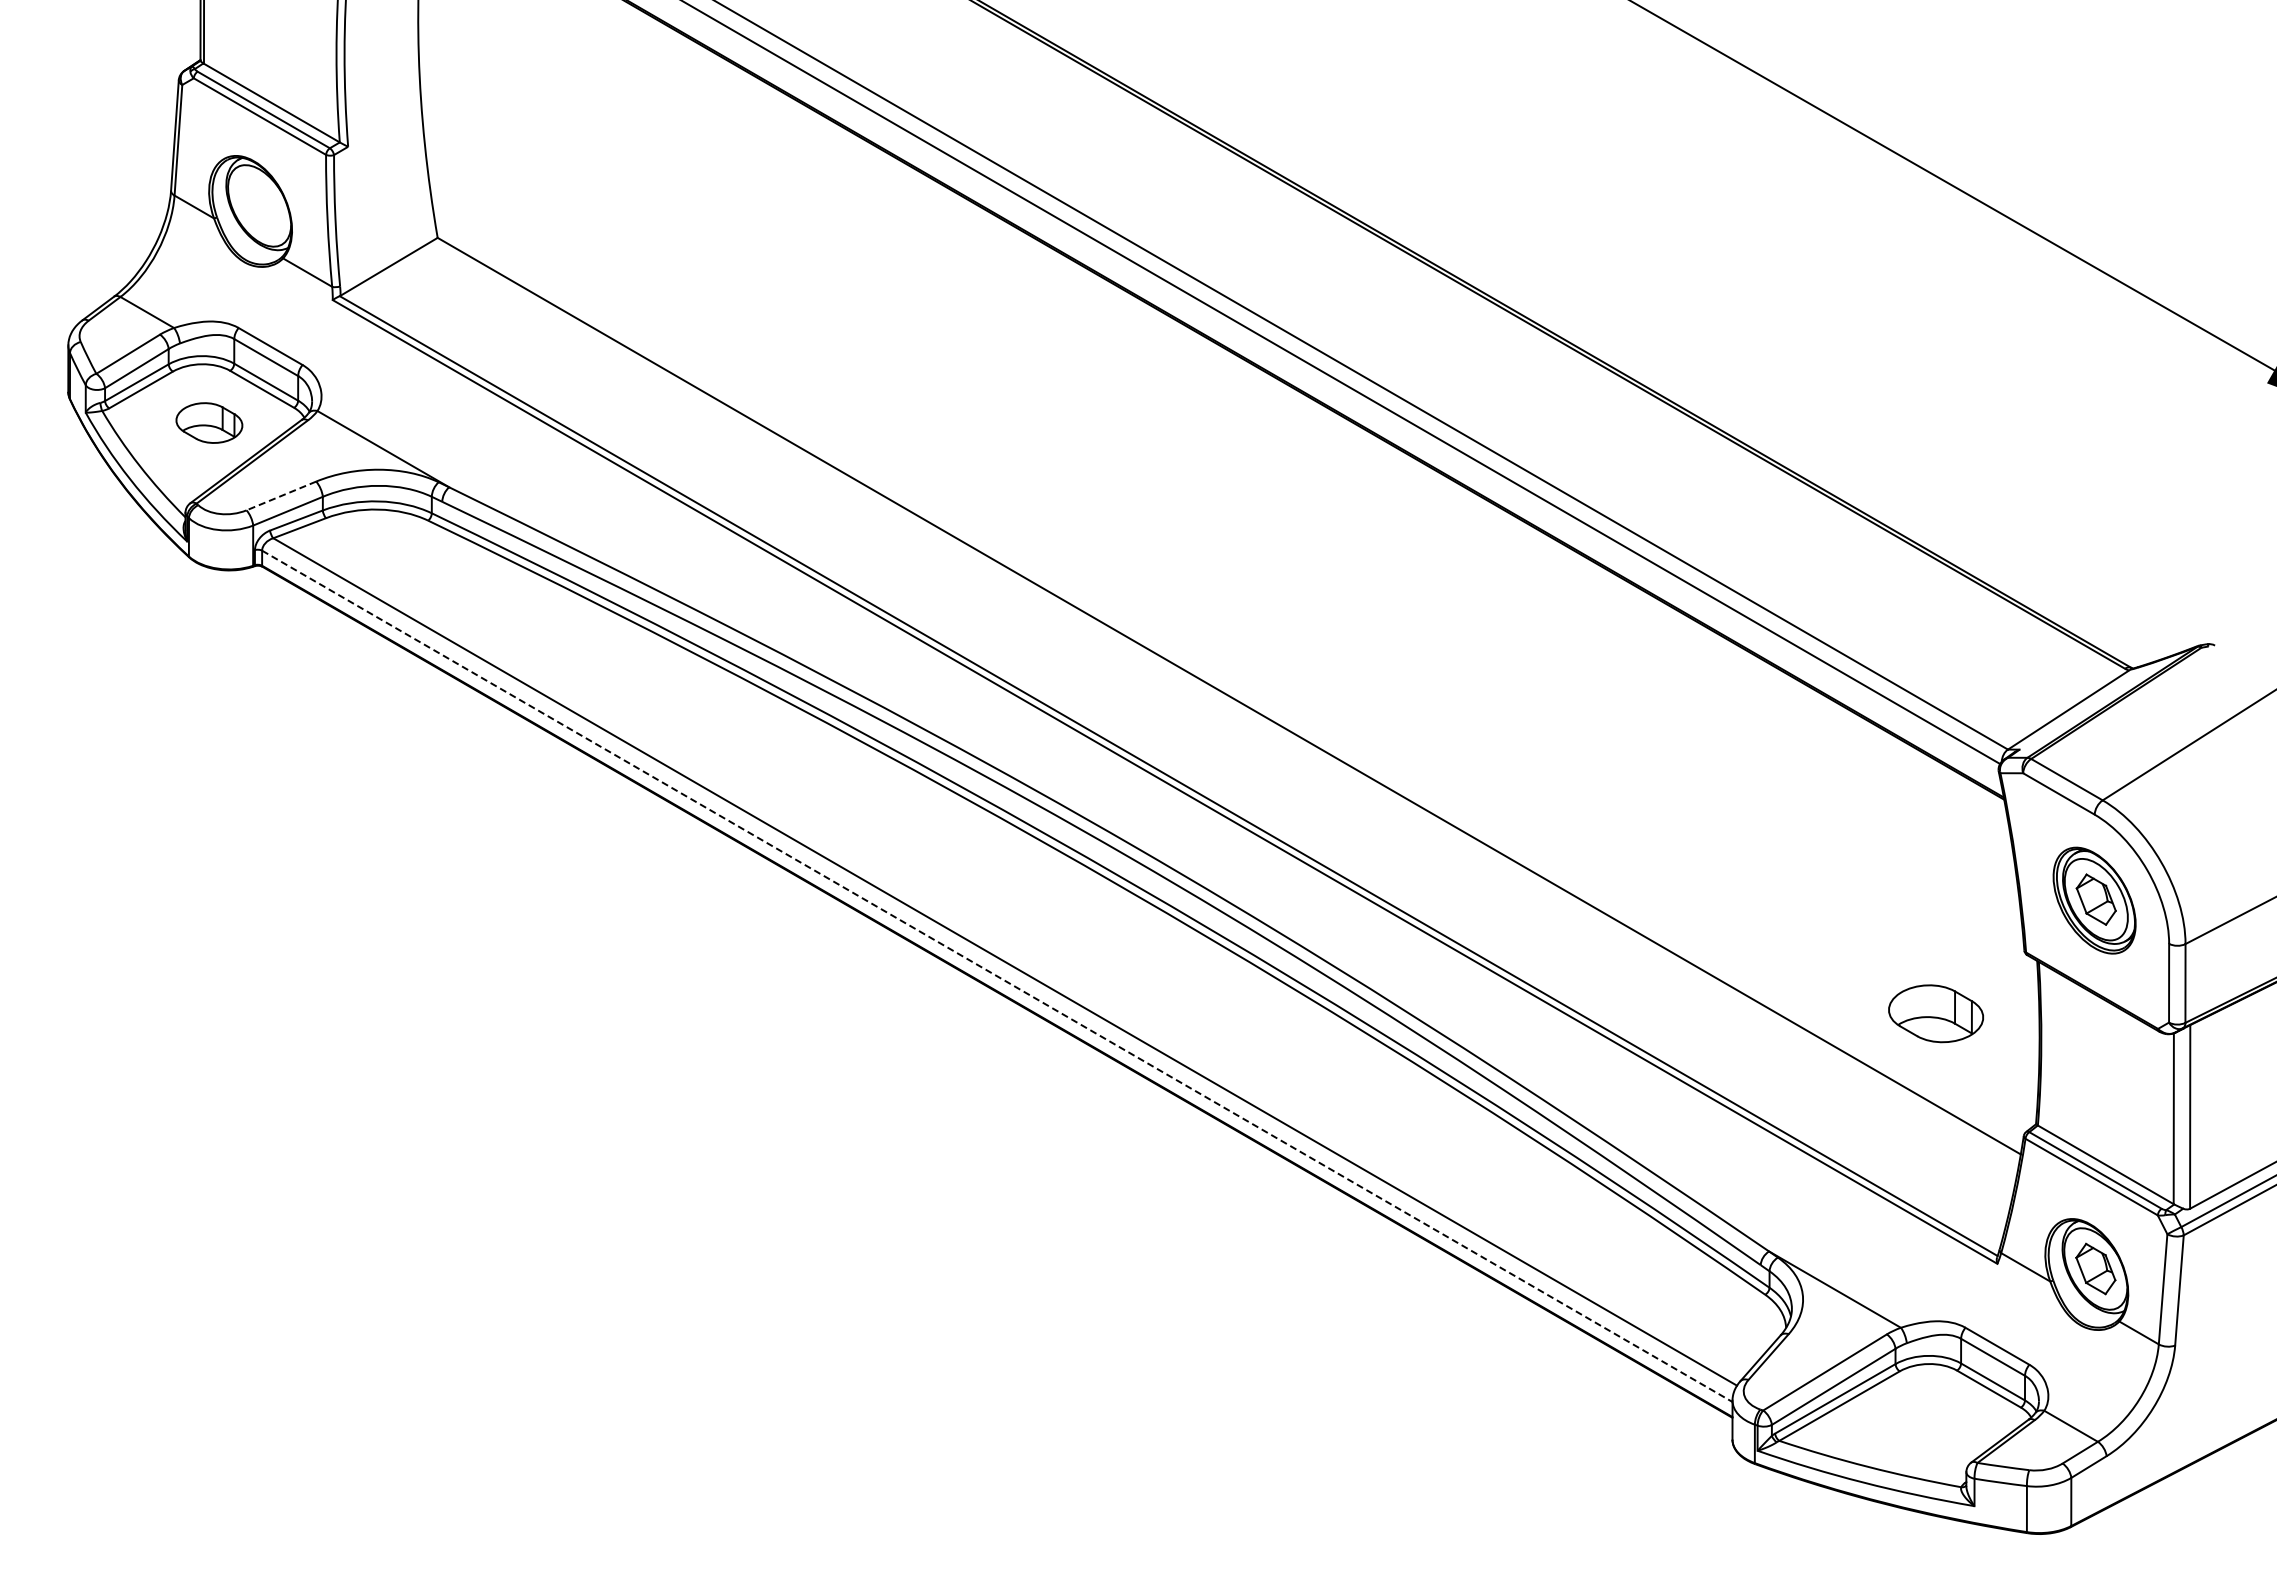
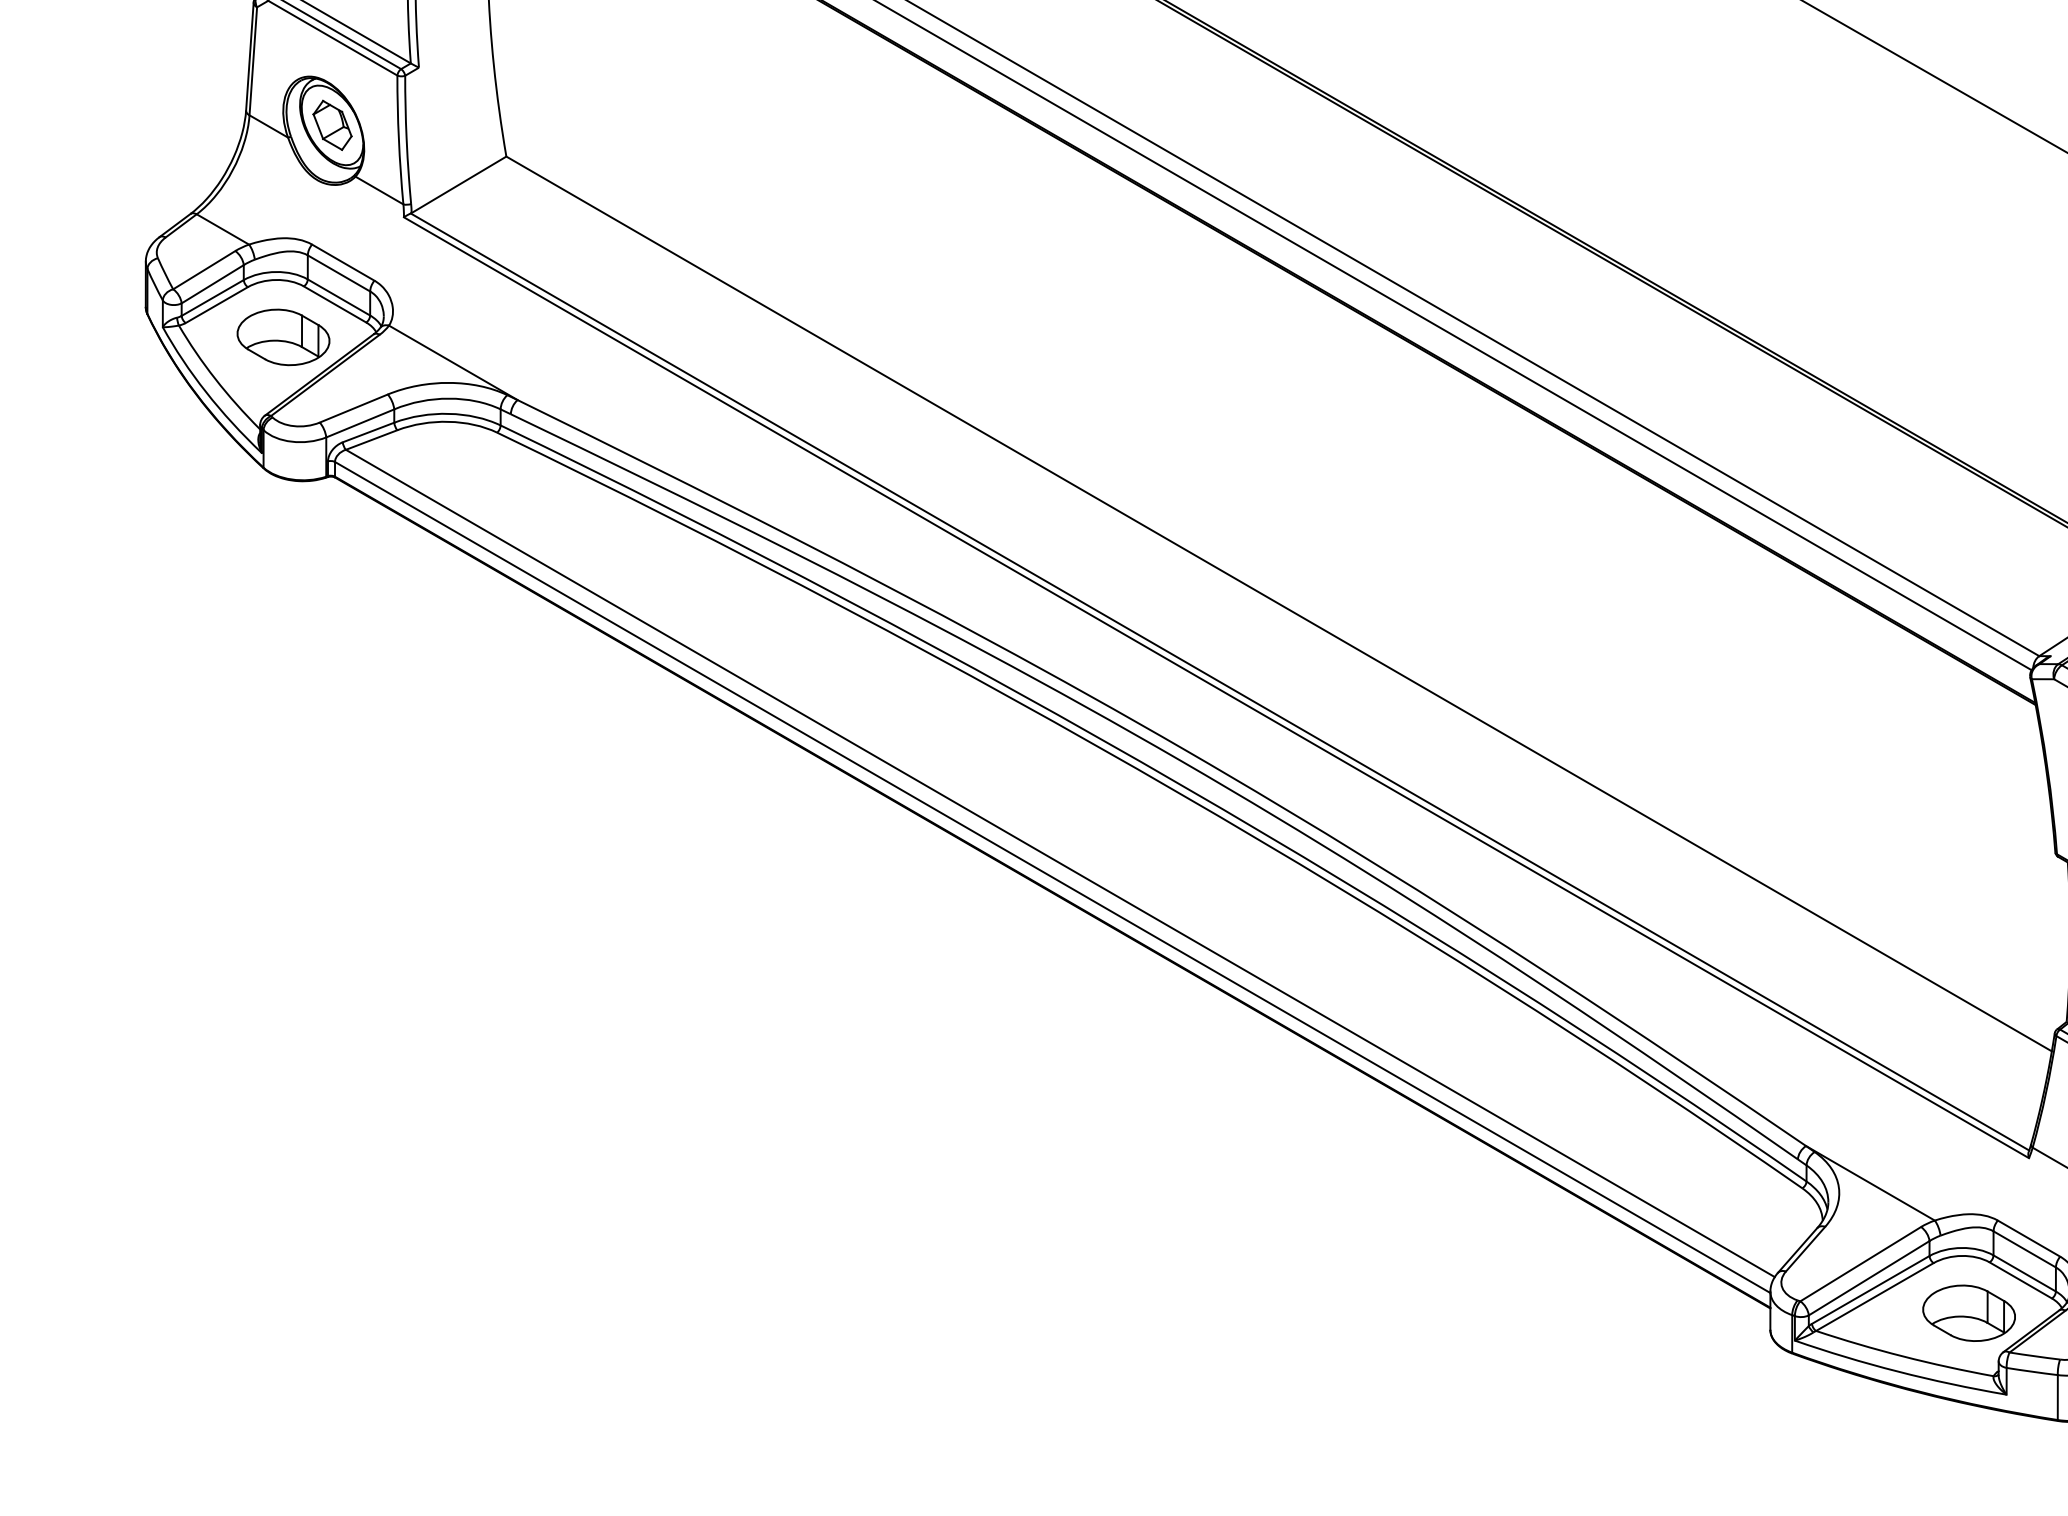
part: (259, 205) -> (332, 124), added
part: (209, 422) -> (283, 336), size x1.43
line: (281, 495) -> (353, 408), dashed -> solid
line: (997, 976) -> (1052, 877), dashed -> solid
part: (1935, 1013) -> (1968, 1313), moved

